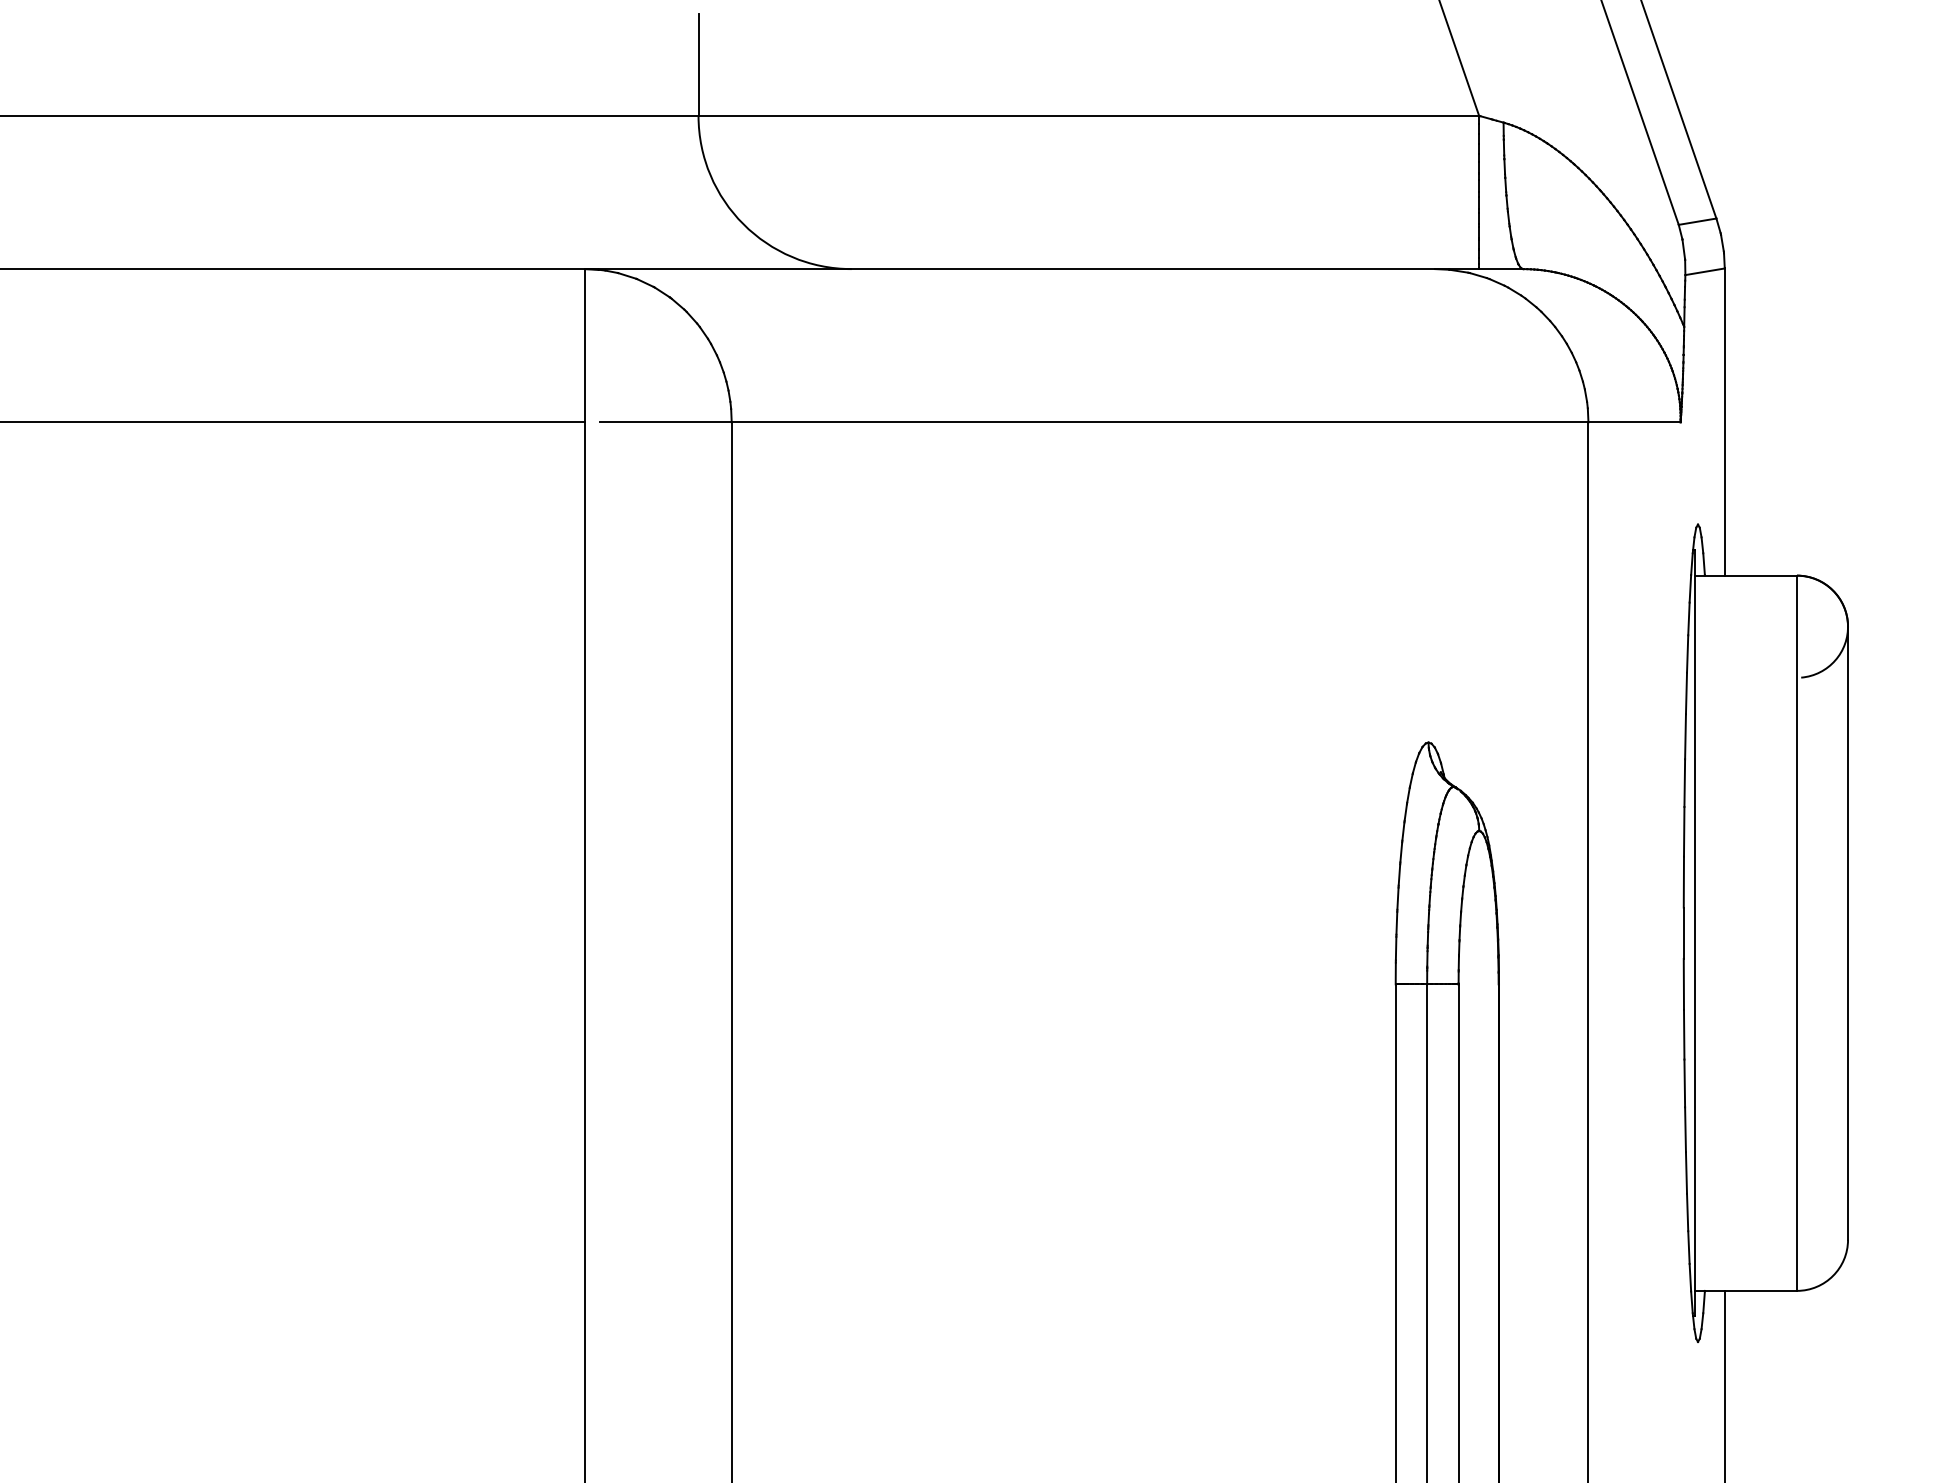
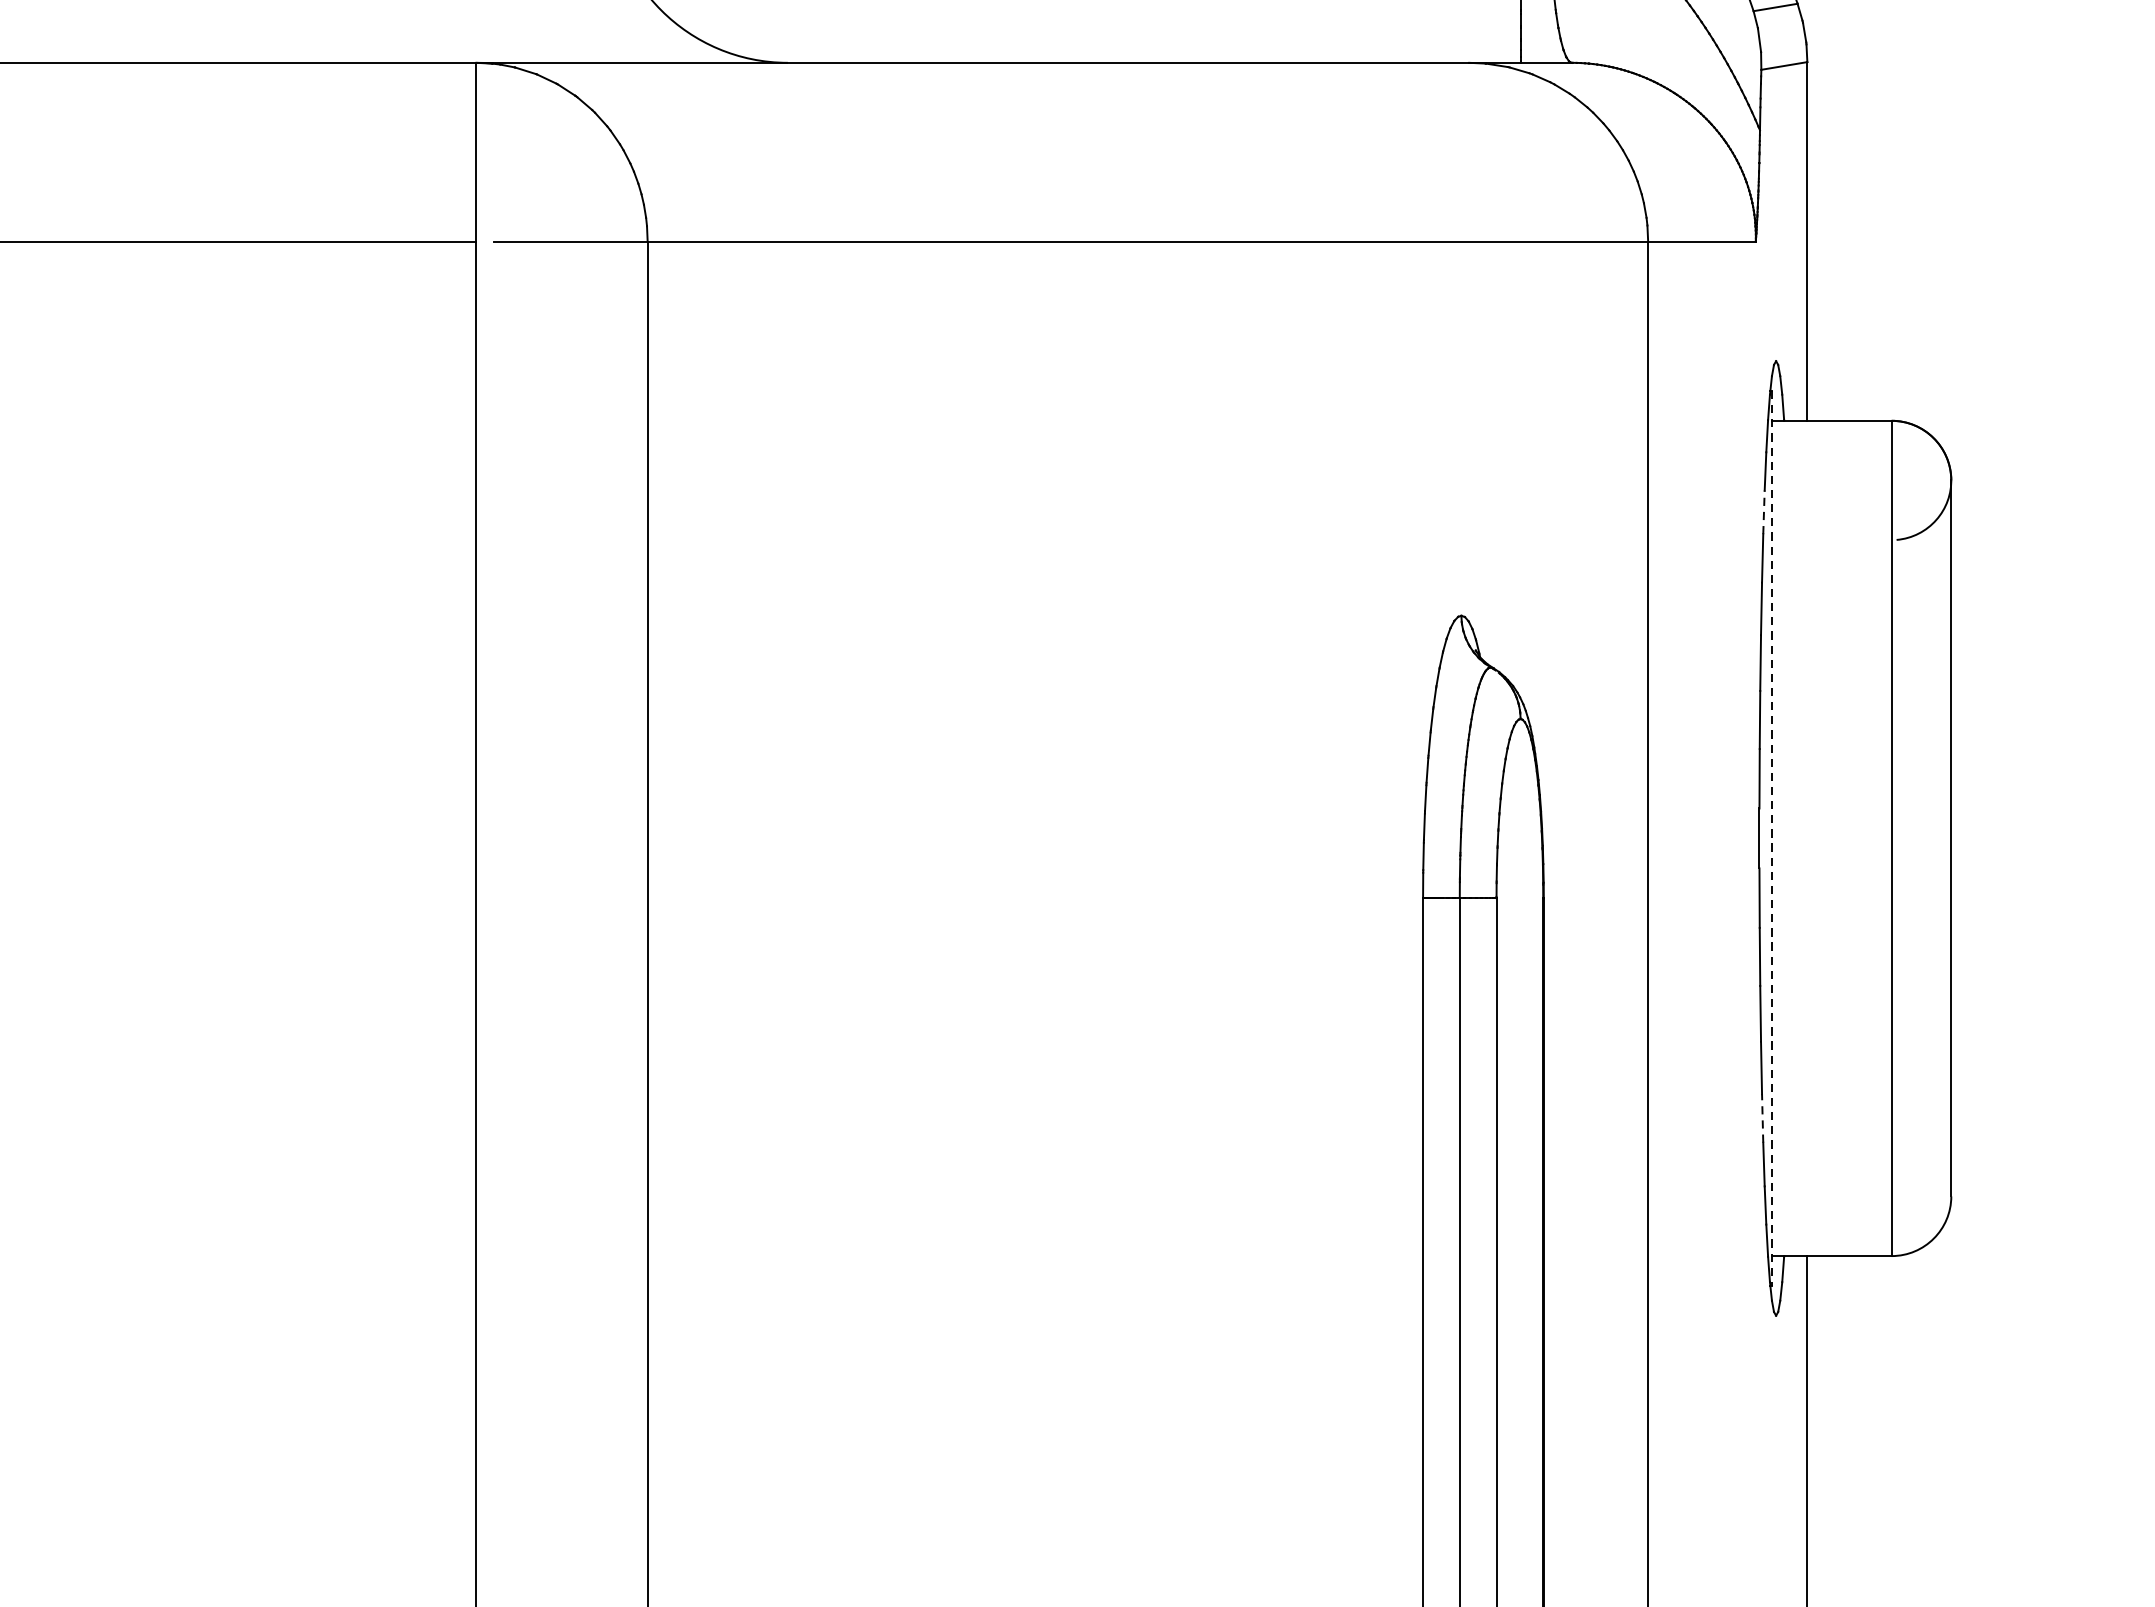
line: (1687, 654) -> (1763, 512), solid -> dashed
line: (1694, 933) -> (1772, 838), solid -> dashed
line: (1686, 1173) -> (1762, 1118), solid -> dashed

